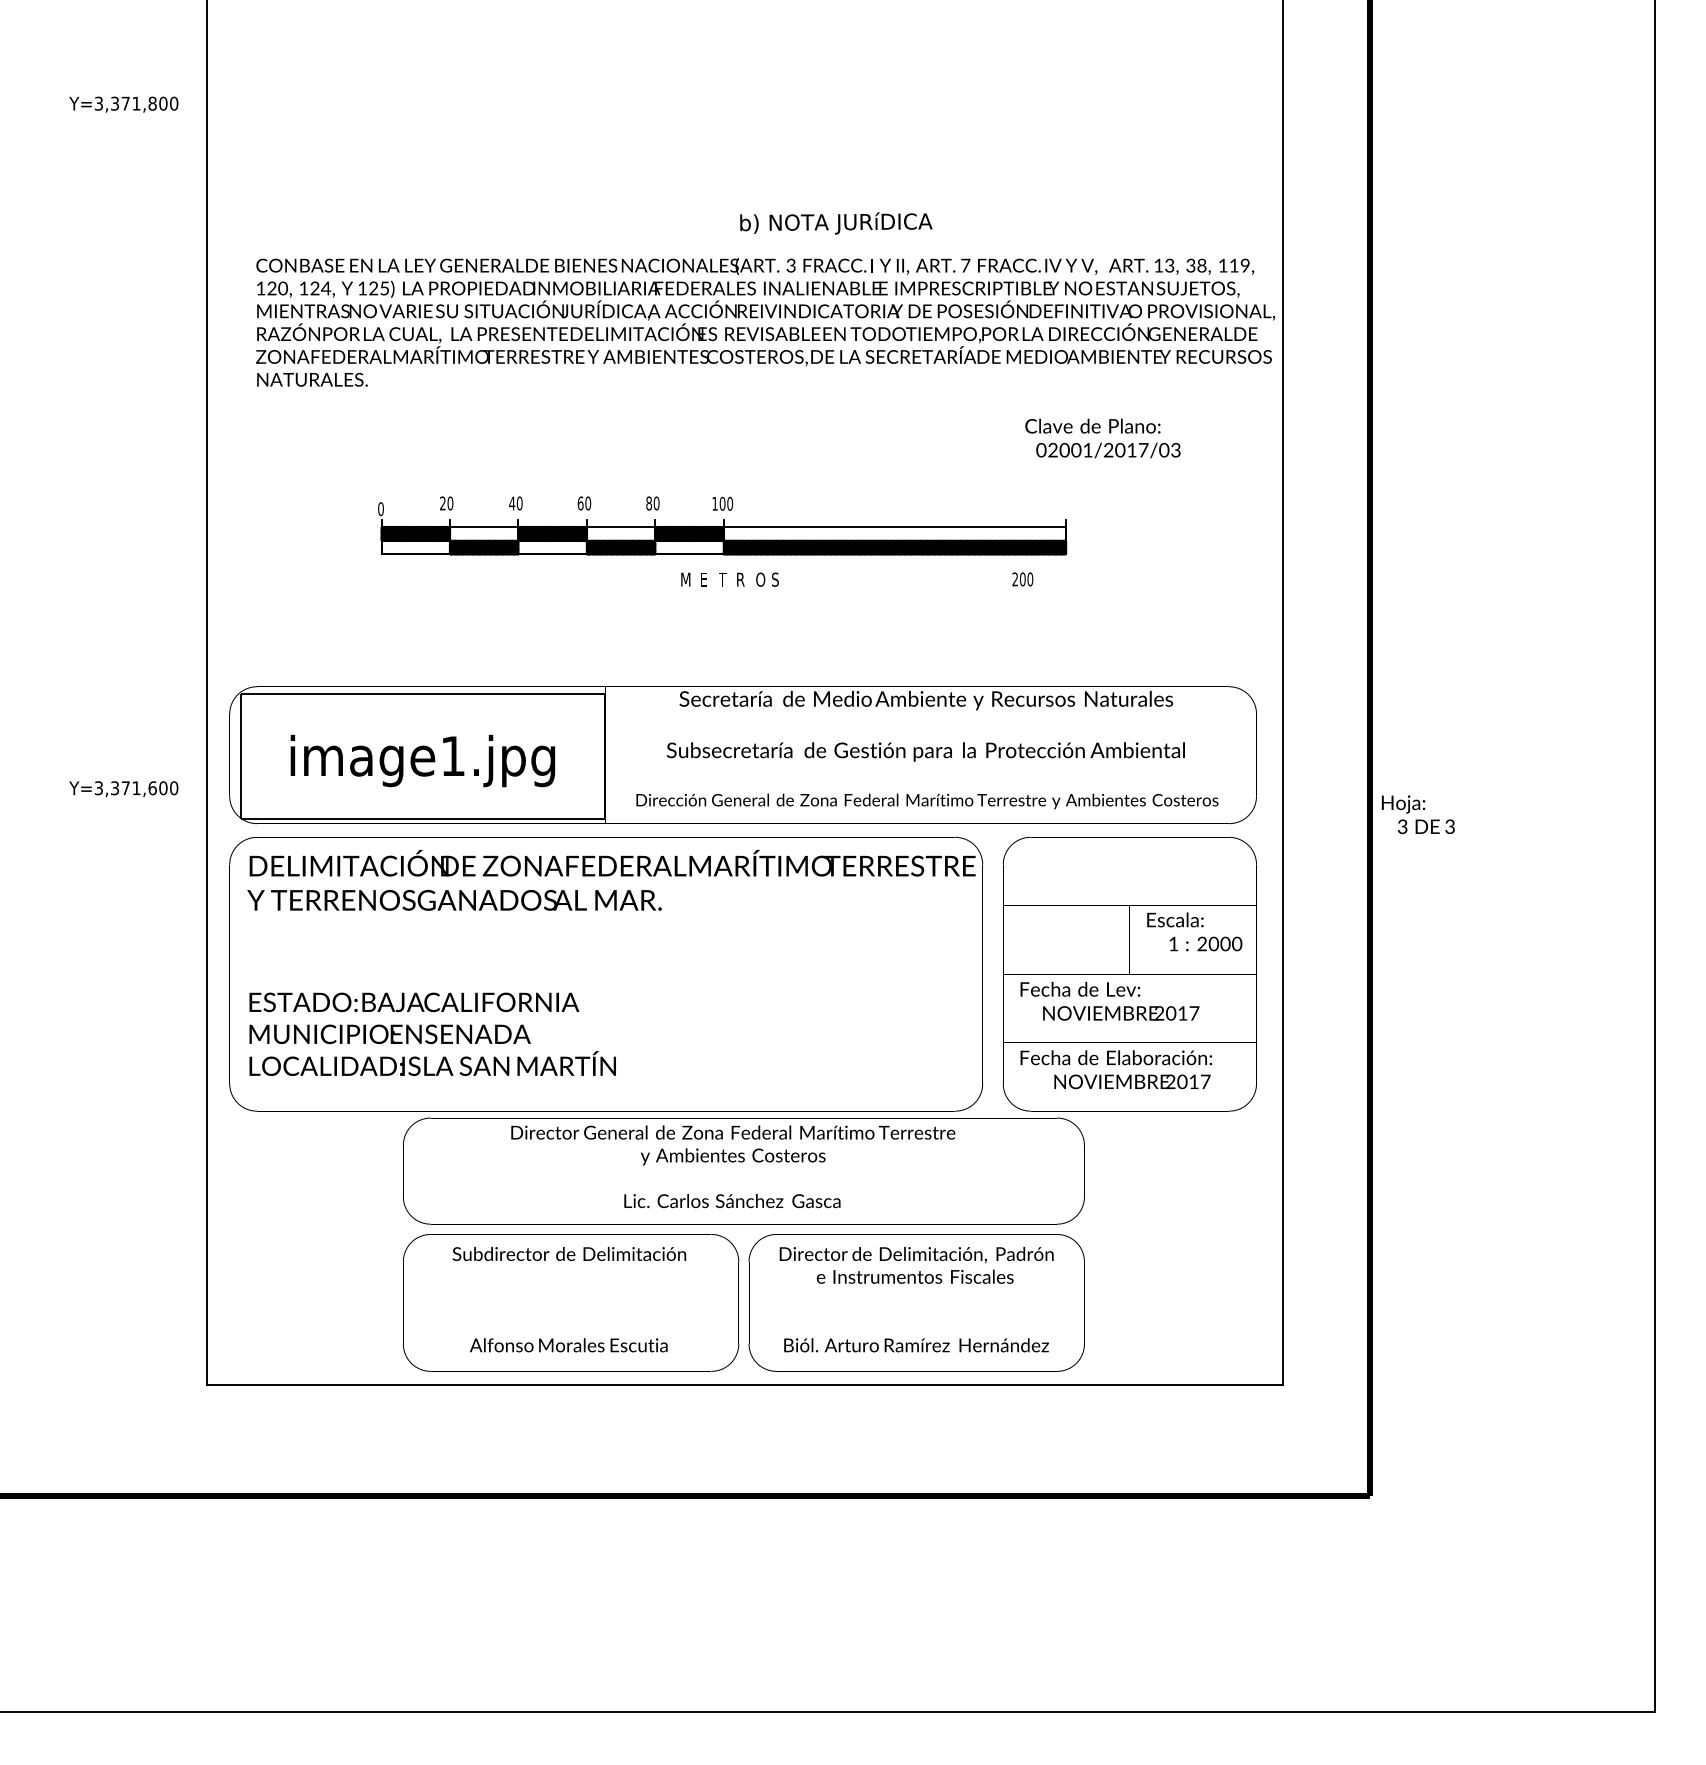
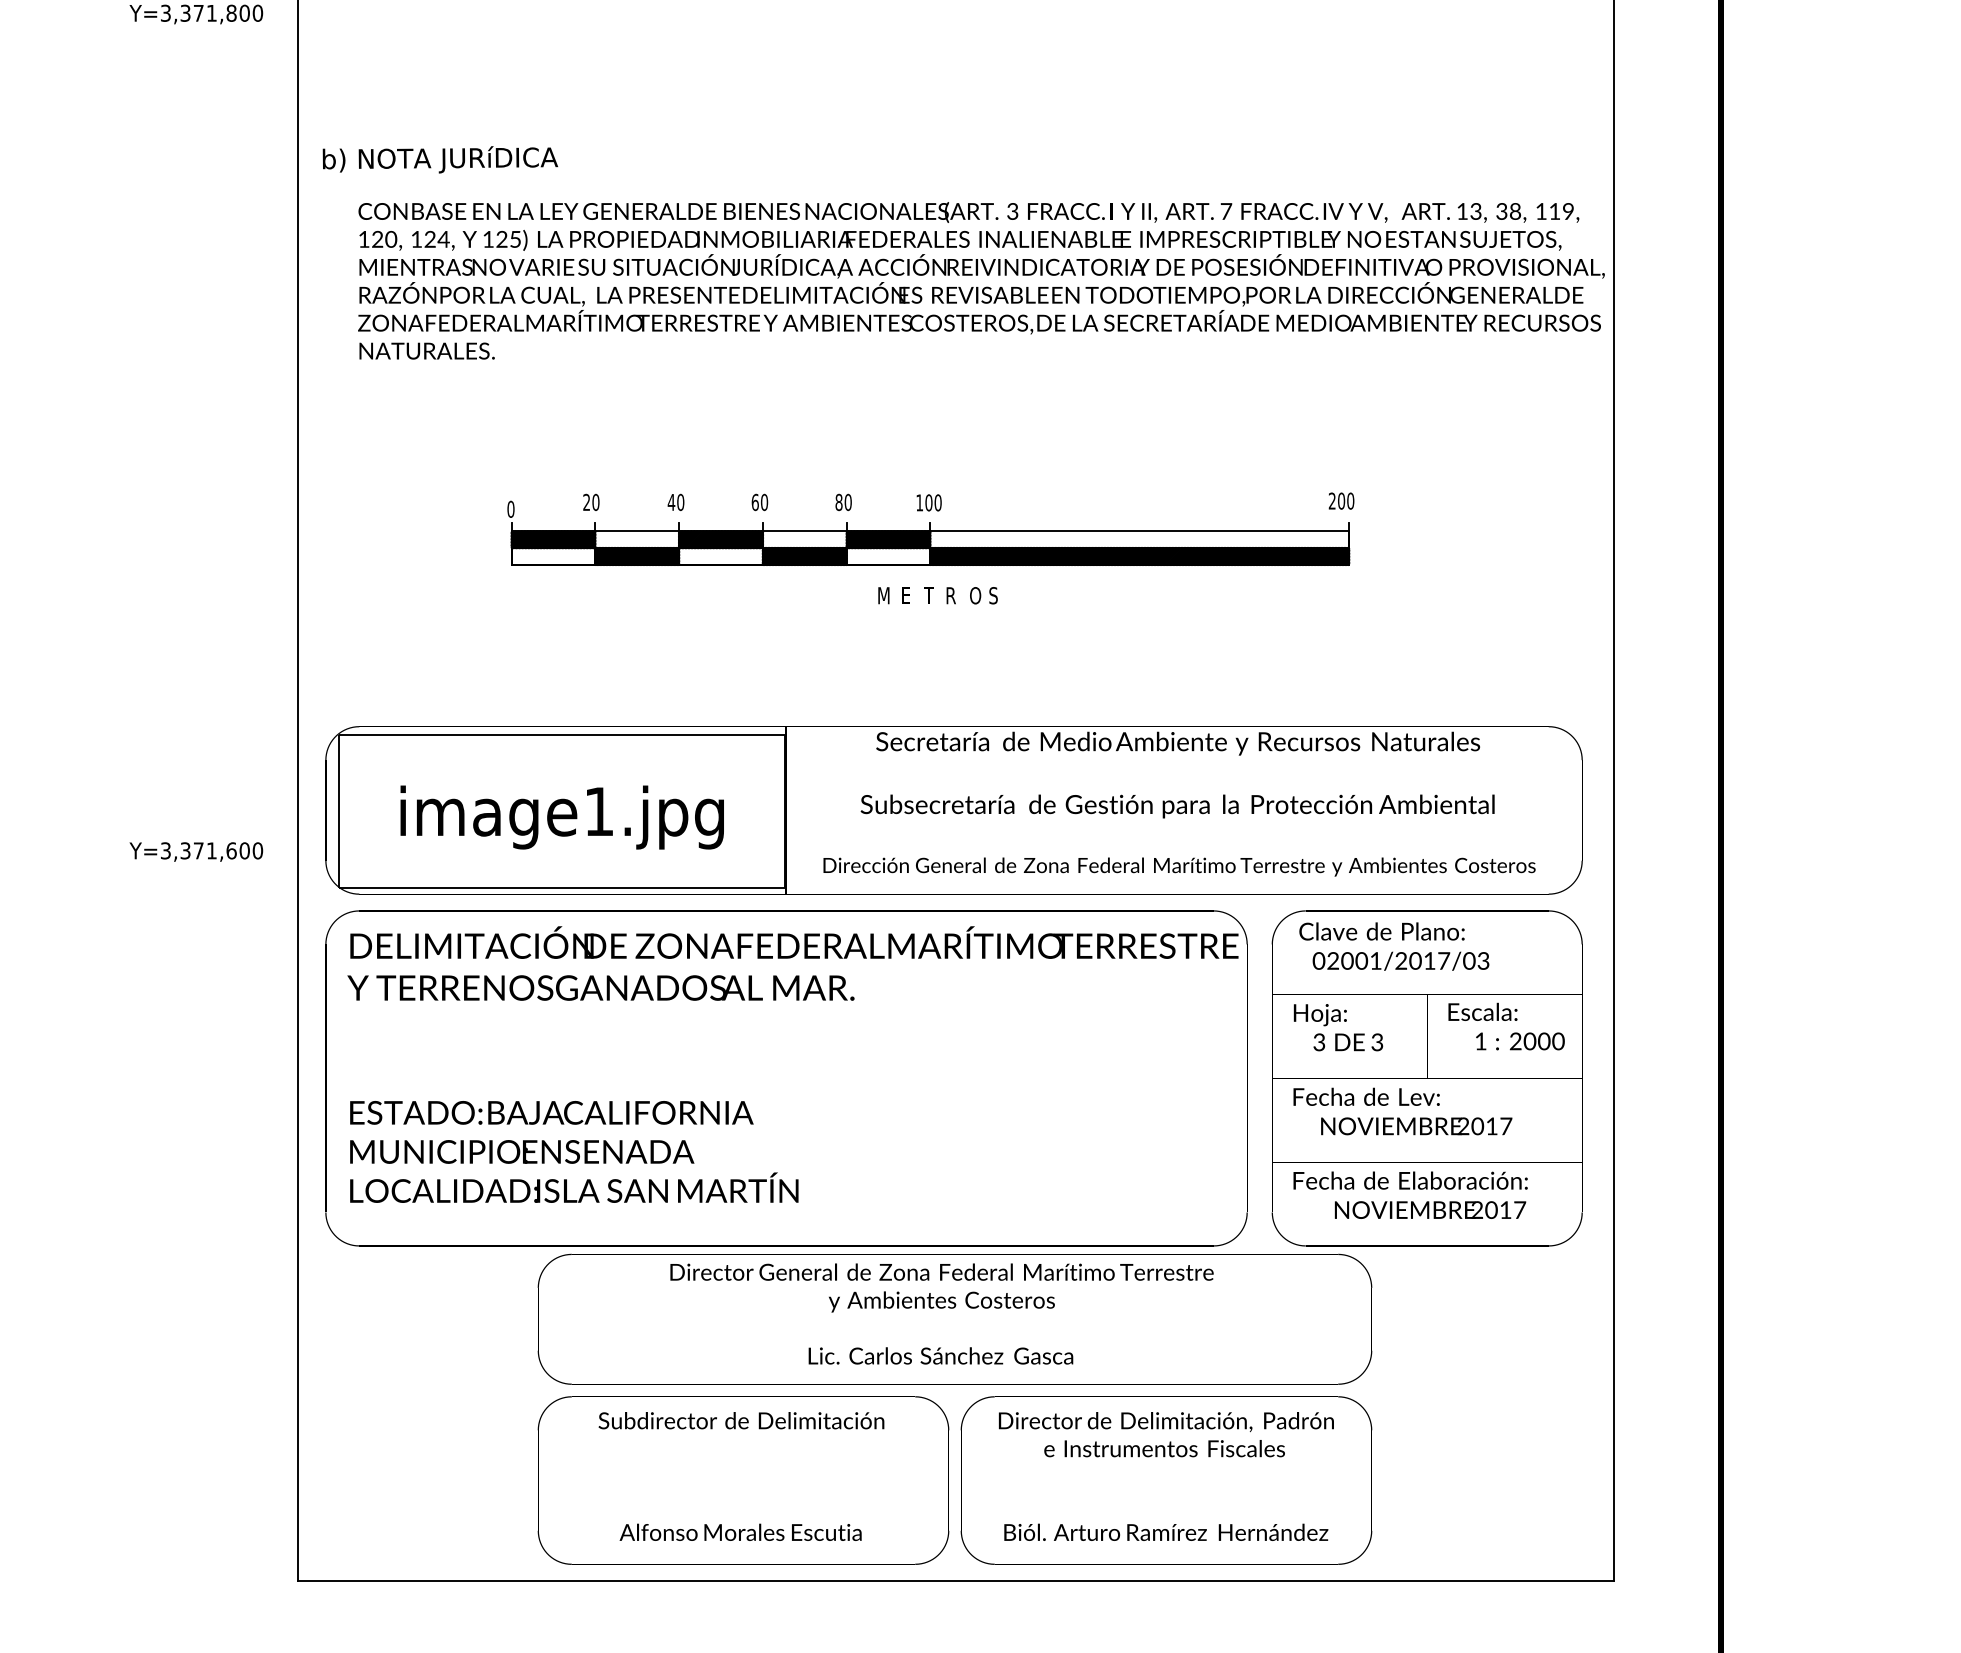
text: (836, 223) -> (440, 159), moved
text: (1102, 438) -> (1393, 946), moved
text: (1022, 579) -> (1341, 501), moved
text: (1417, 814) -> (1337, 1027), moved

